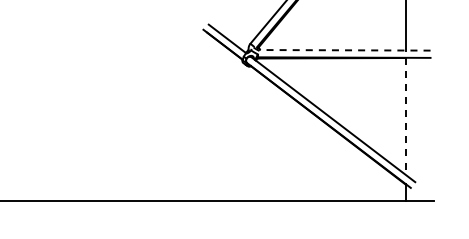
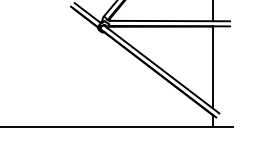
line: (344, 50) -> (169, 21), dashed -> solid
line: (405, 116) -> (212, 67), dashed -> solid

